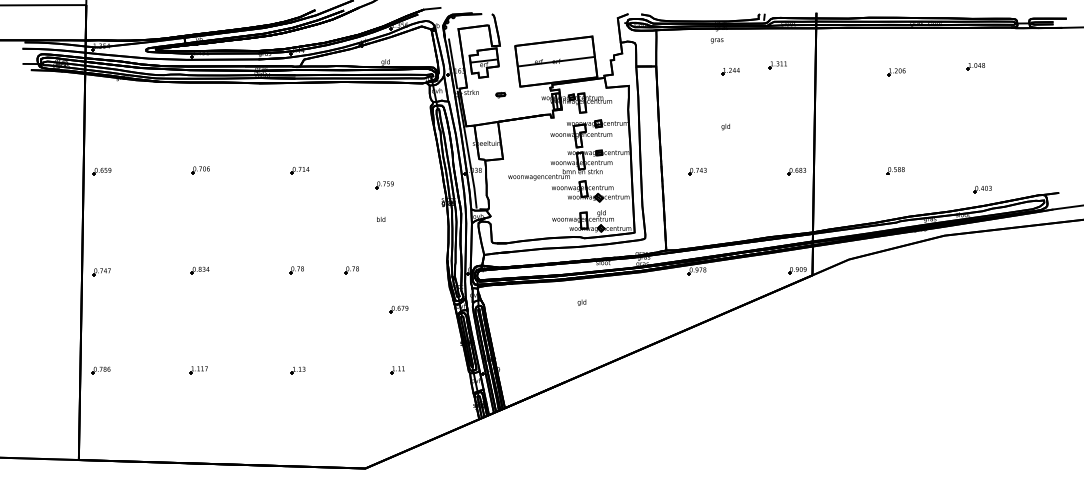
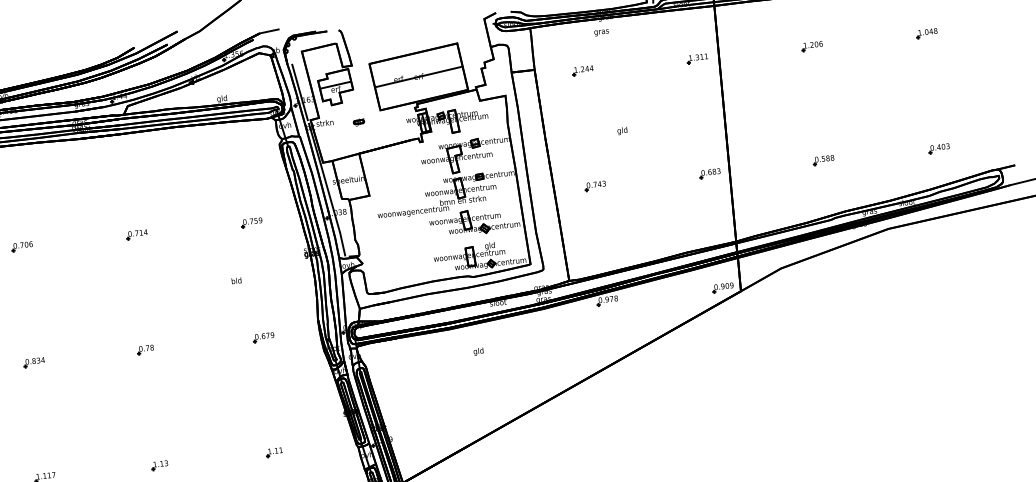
part: (777, 65) -> (697, 59), moved
part: (975, 66) -> (926, 33), moved
part: (730, 71) -> (582, 70), moved
part: (384, 185) -> (251, 223), moved
part: (982, 189) -> (939, 148), moved
part: (351, 270) -> (208, 343), removed
part: (398, 309) -> (262, 337), moved

